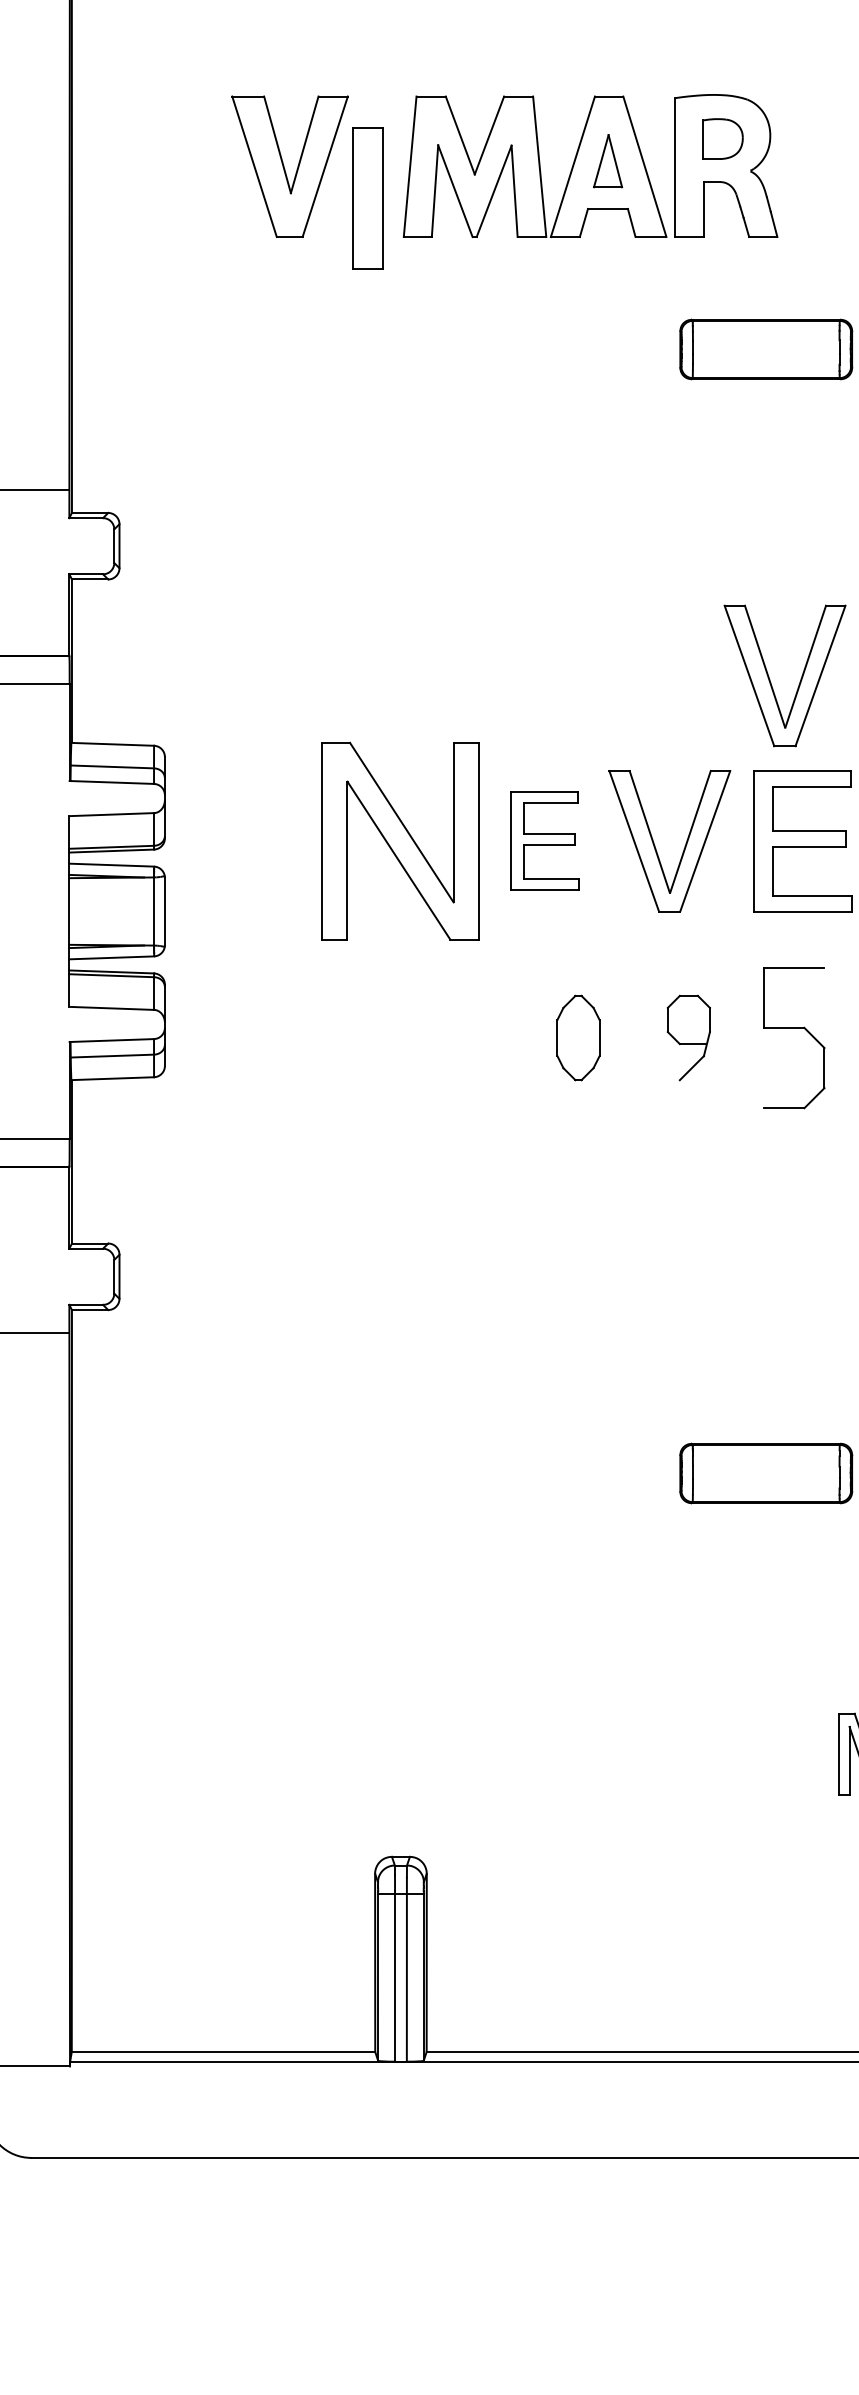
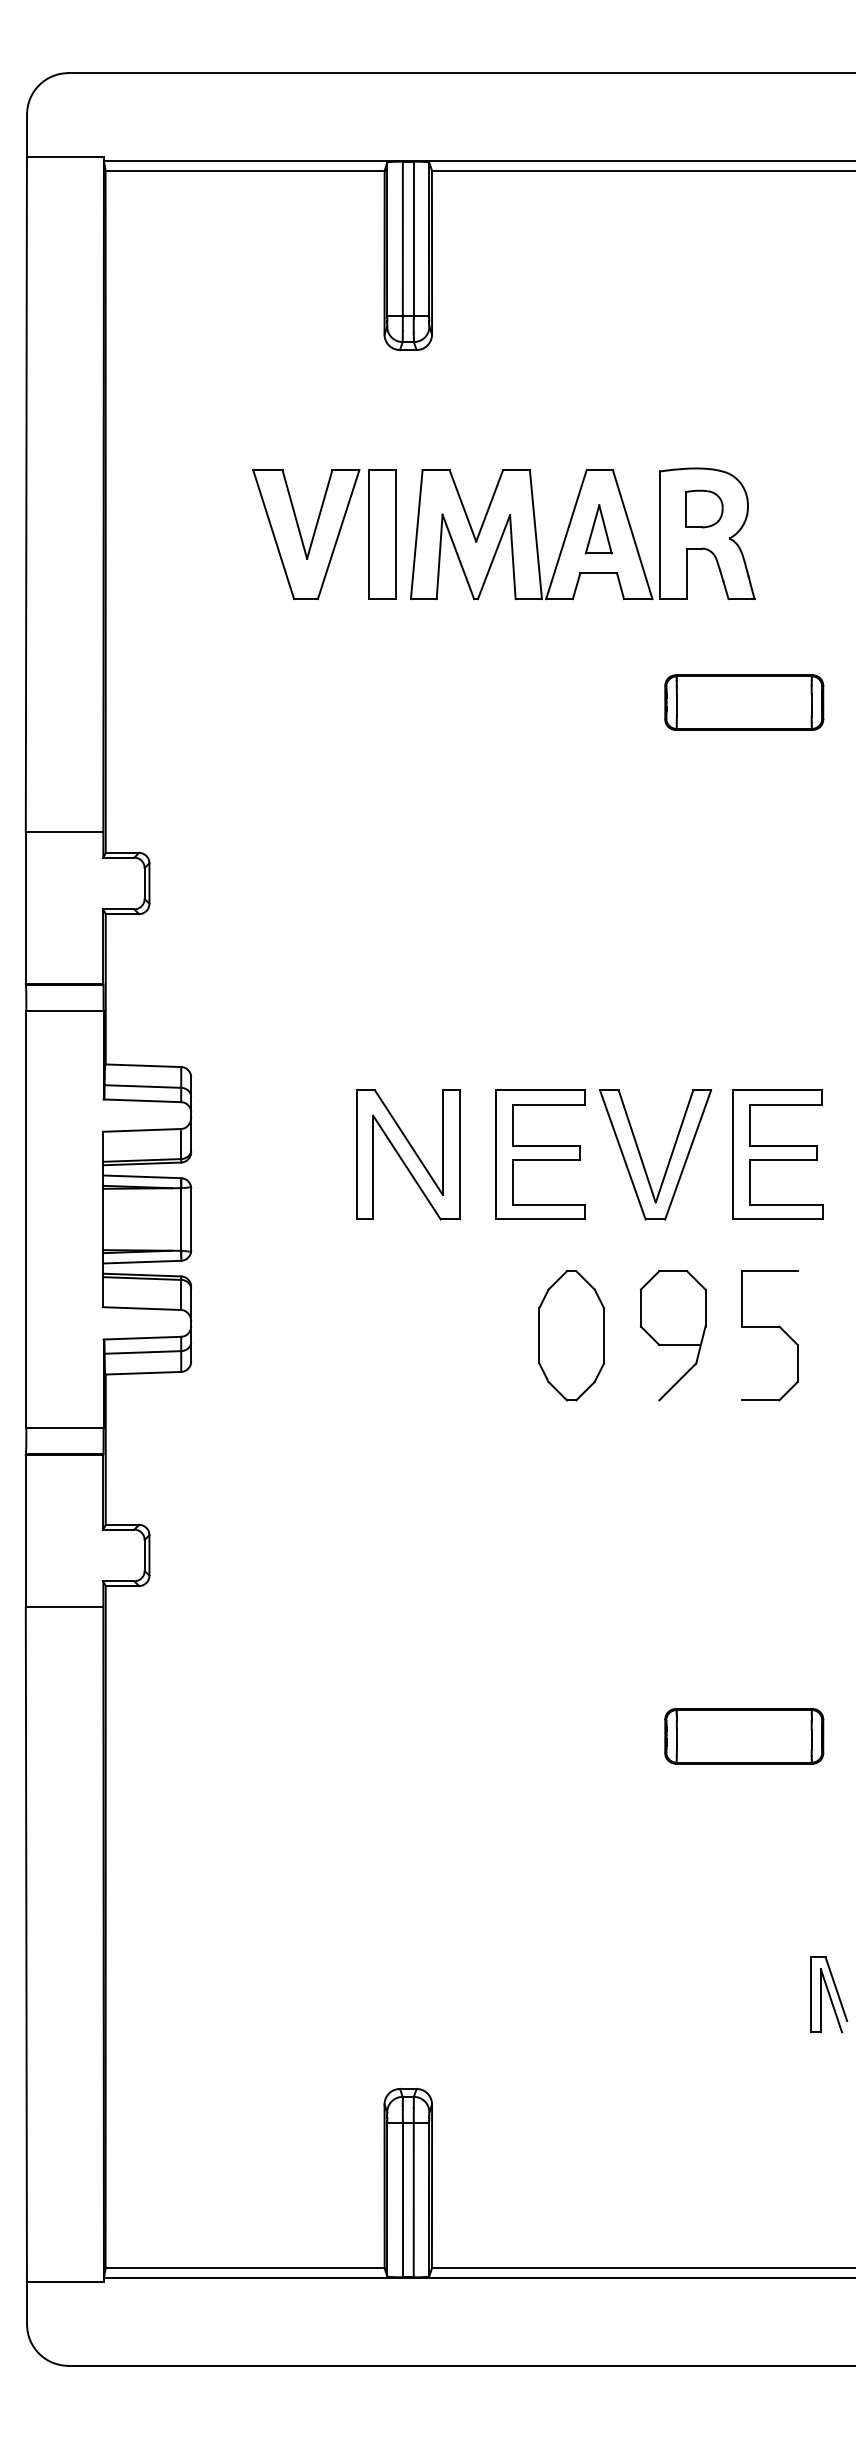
part: (367, 198) -> (382, 534), moved
part: (770, 679) -> (748, 1006), removed
part: (401, 840) -> (408, 1154), size x0.71
part: (544, 840) -> (540, 1154), size x1.43
part: (578, 1037) -> (571, 1335), size x1.67
part: (688, 1037) -> (672, 1335), size x1.67

